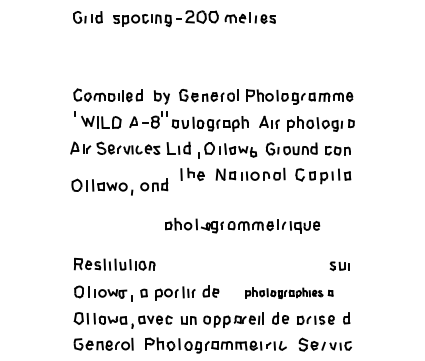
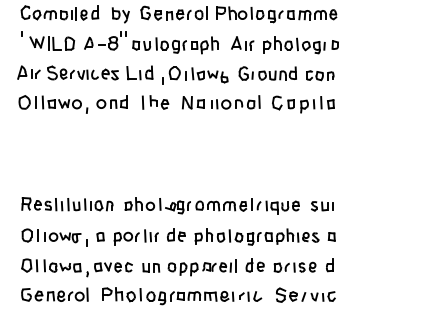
part: (119, 186) -> (72, 103), moved
part: (242, 225) -> (212, 205), moved
part: (289, 293) -> (265, 237), size x1.43

